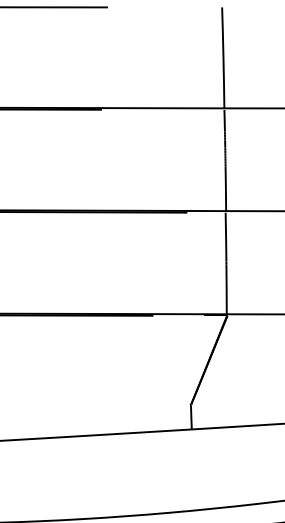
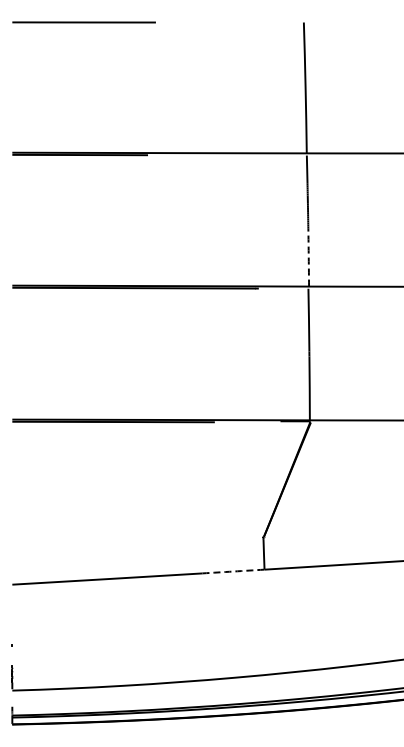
arc: (225, 188) -> (308, 257), solid -> dashed
arc: (167, 430) -> (233, 571), solid -> dashed

